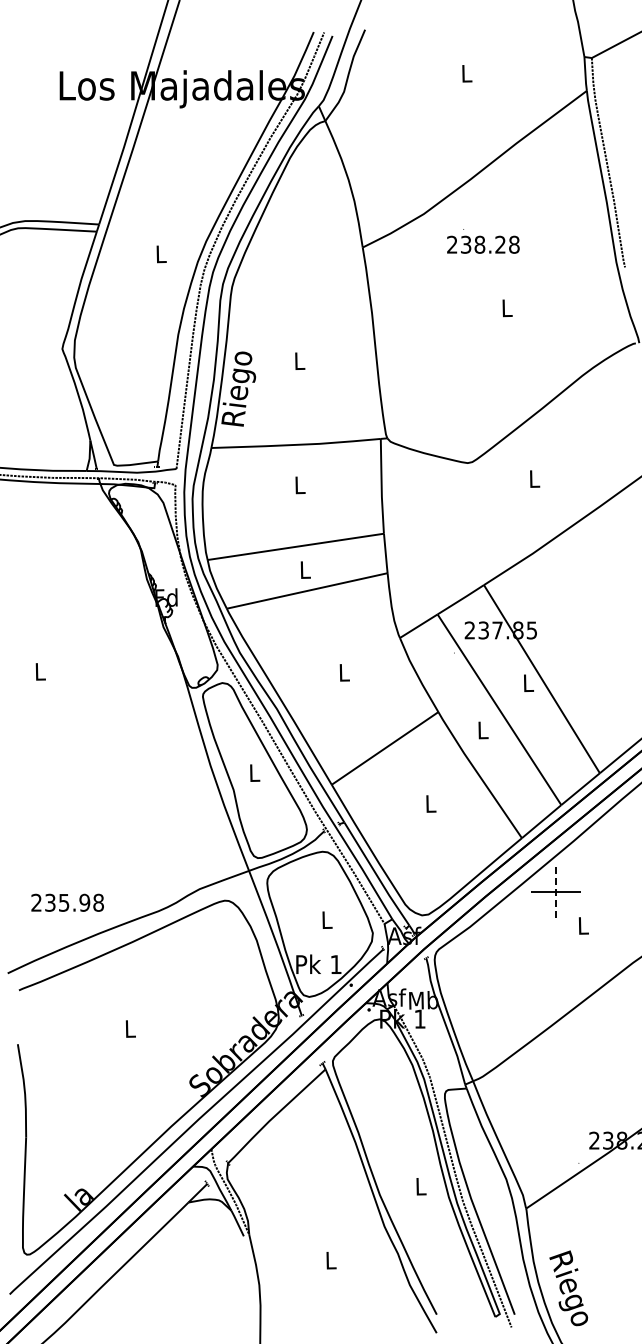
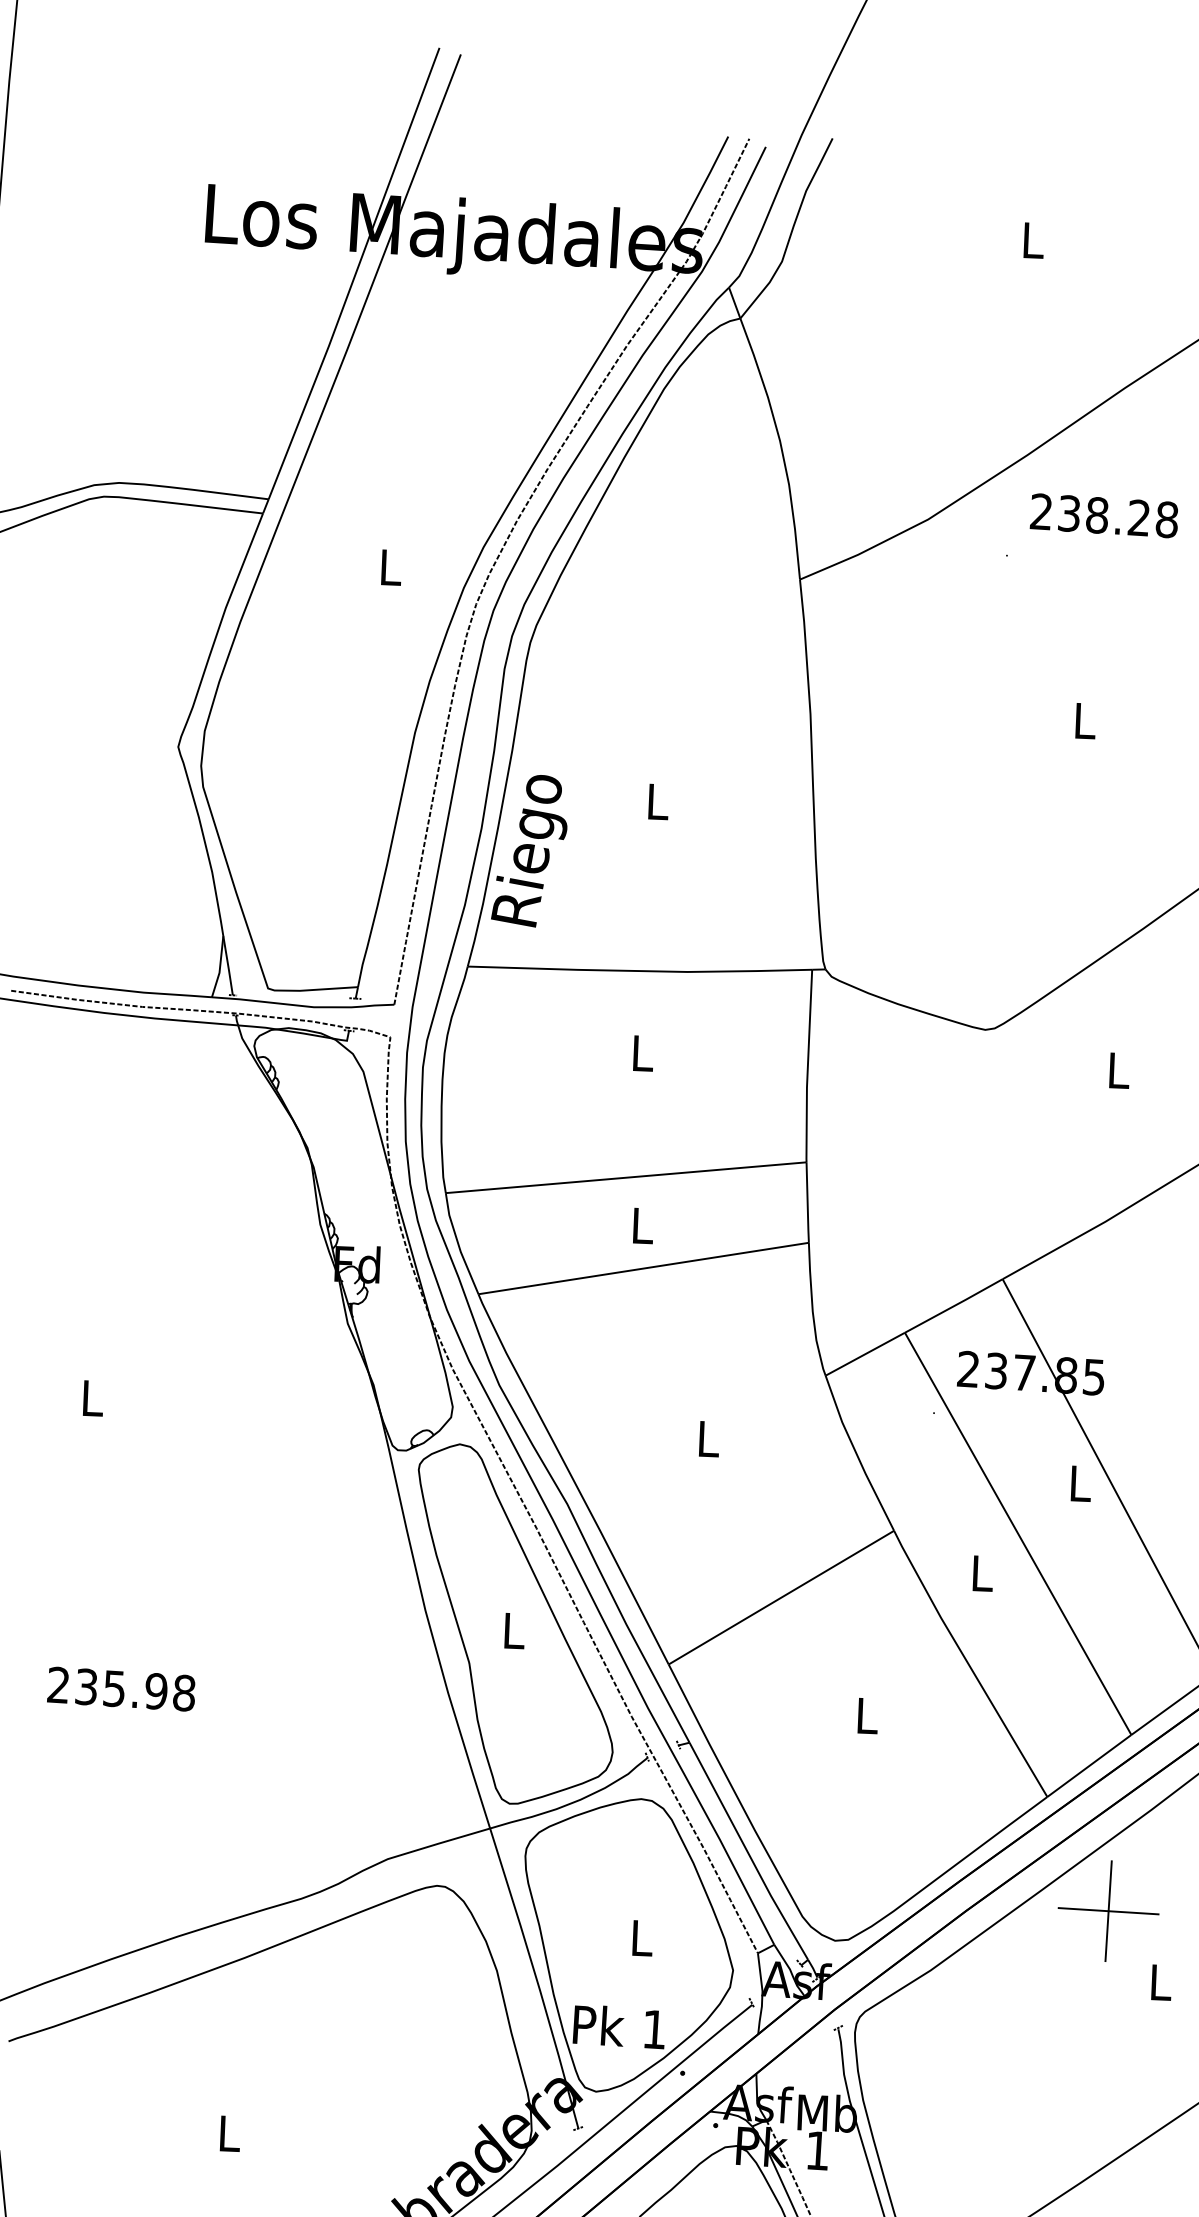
text: (483, 244) -> (1104, 515), moved
line: (555, 891) -> (1108, 1909), dashed -> solid
text: (67, 902) -> (121, 1688), moved

